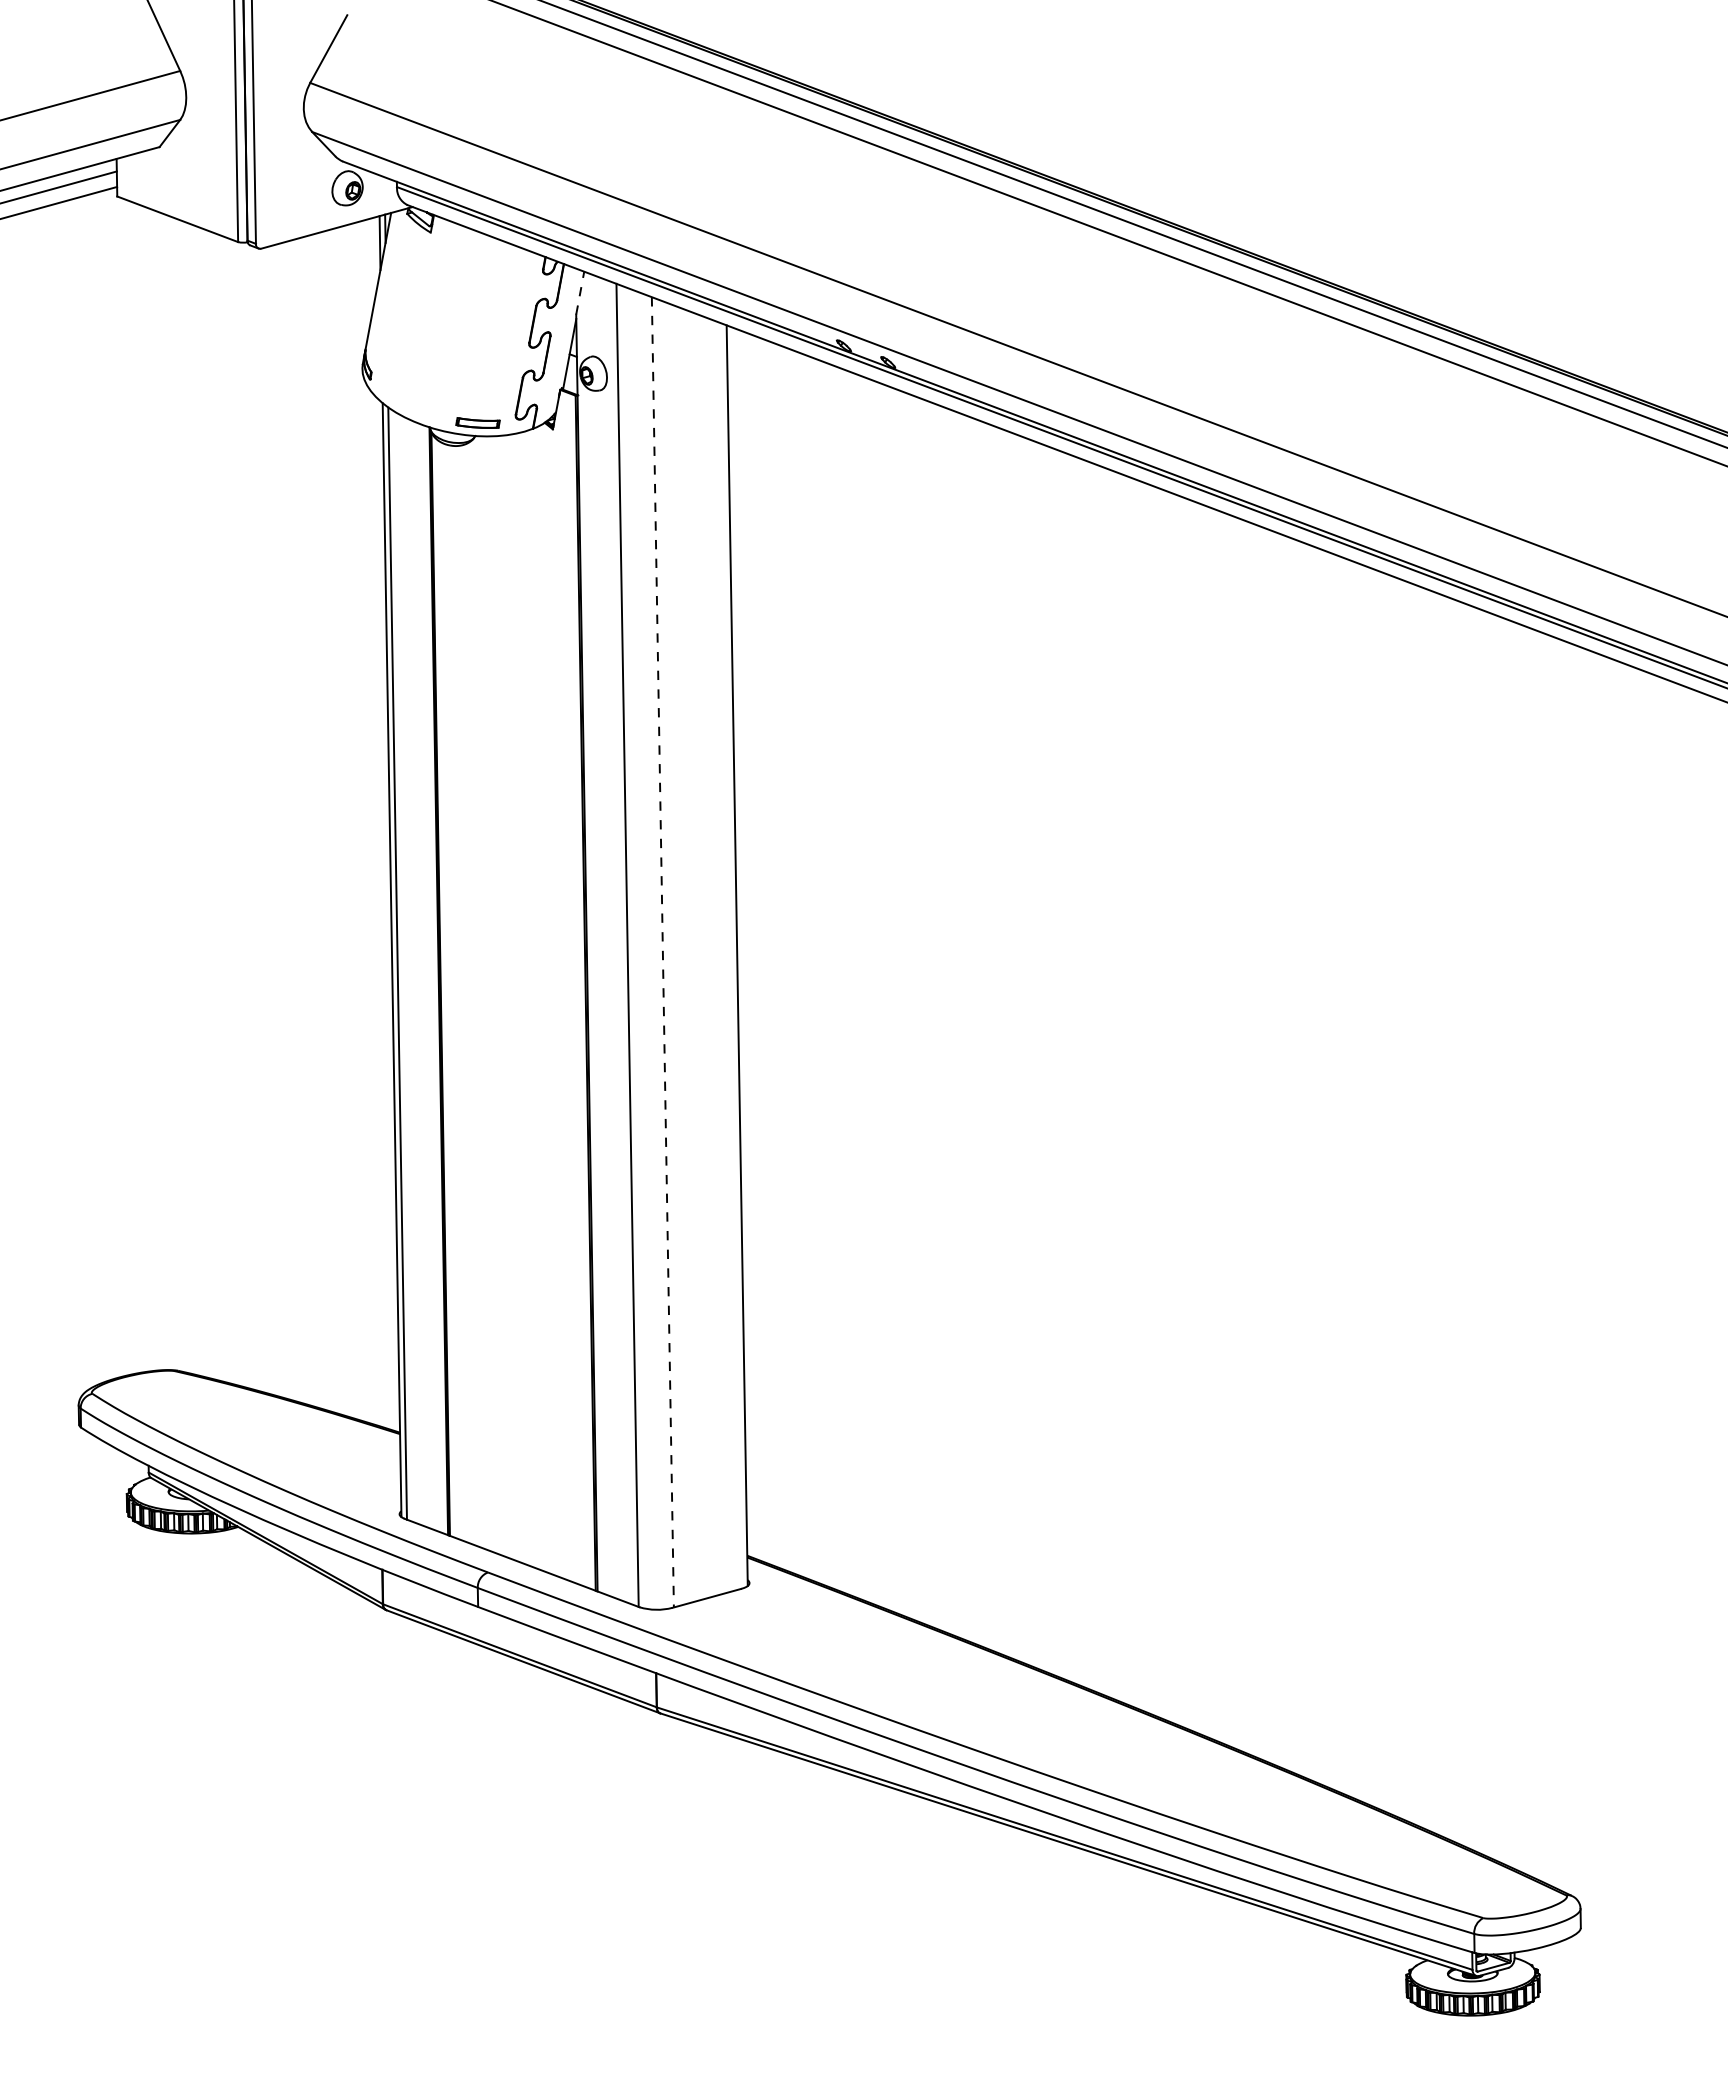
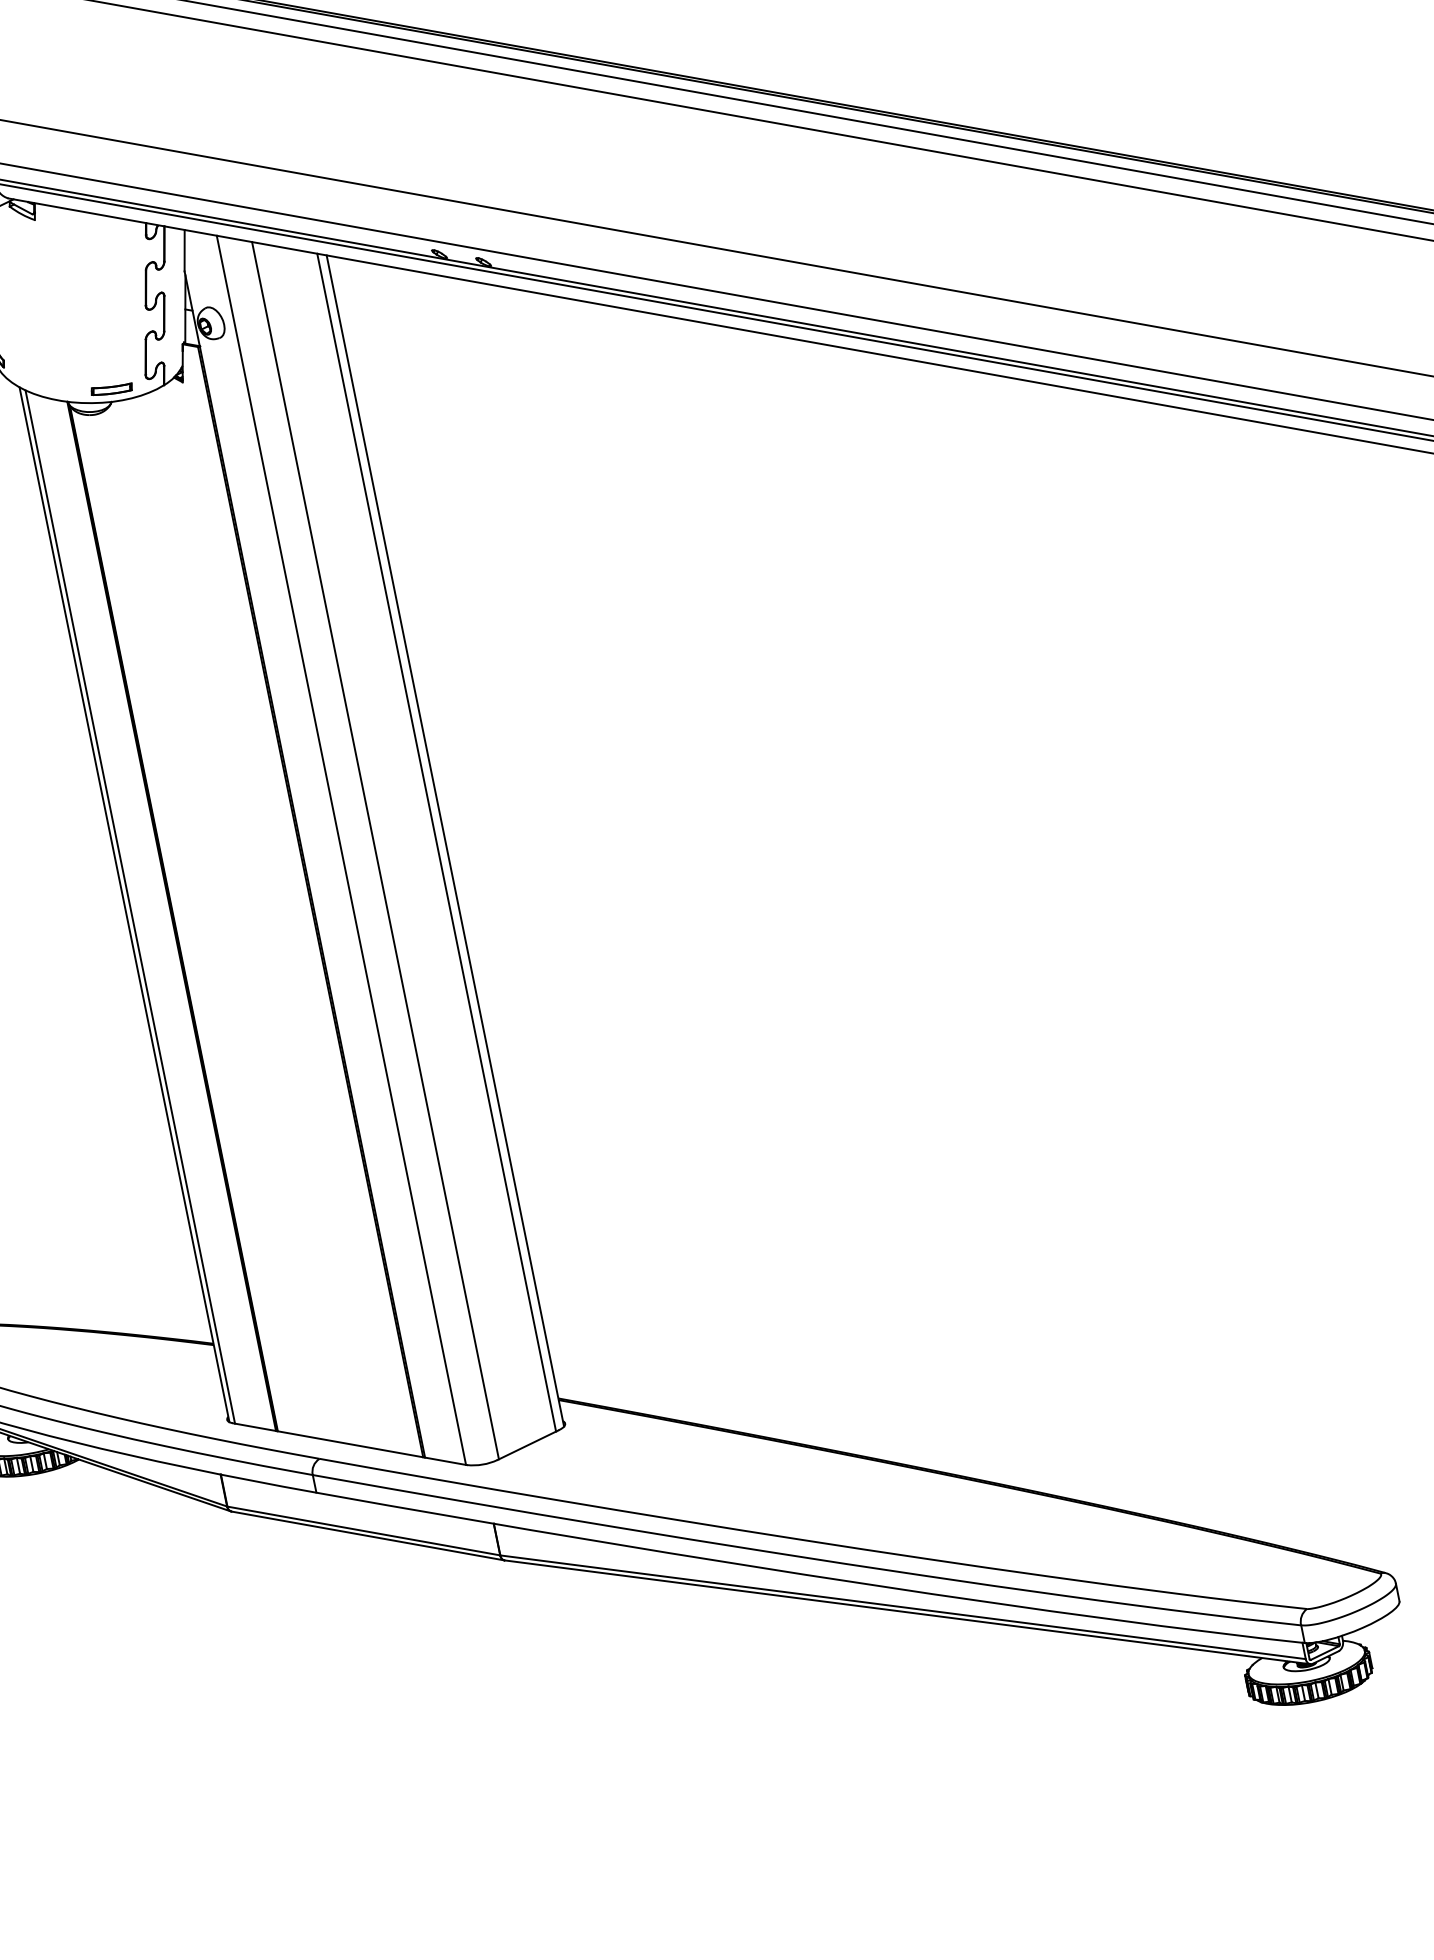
line: (580, 293) -> (184, 250), dashed -> solid
line: (662, 952) -> (375, 850), dashed -> solid
line: (727, 955) -> (436, 842), added

